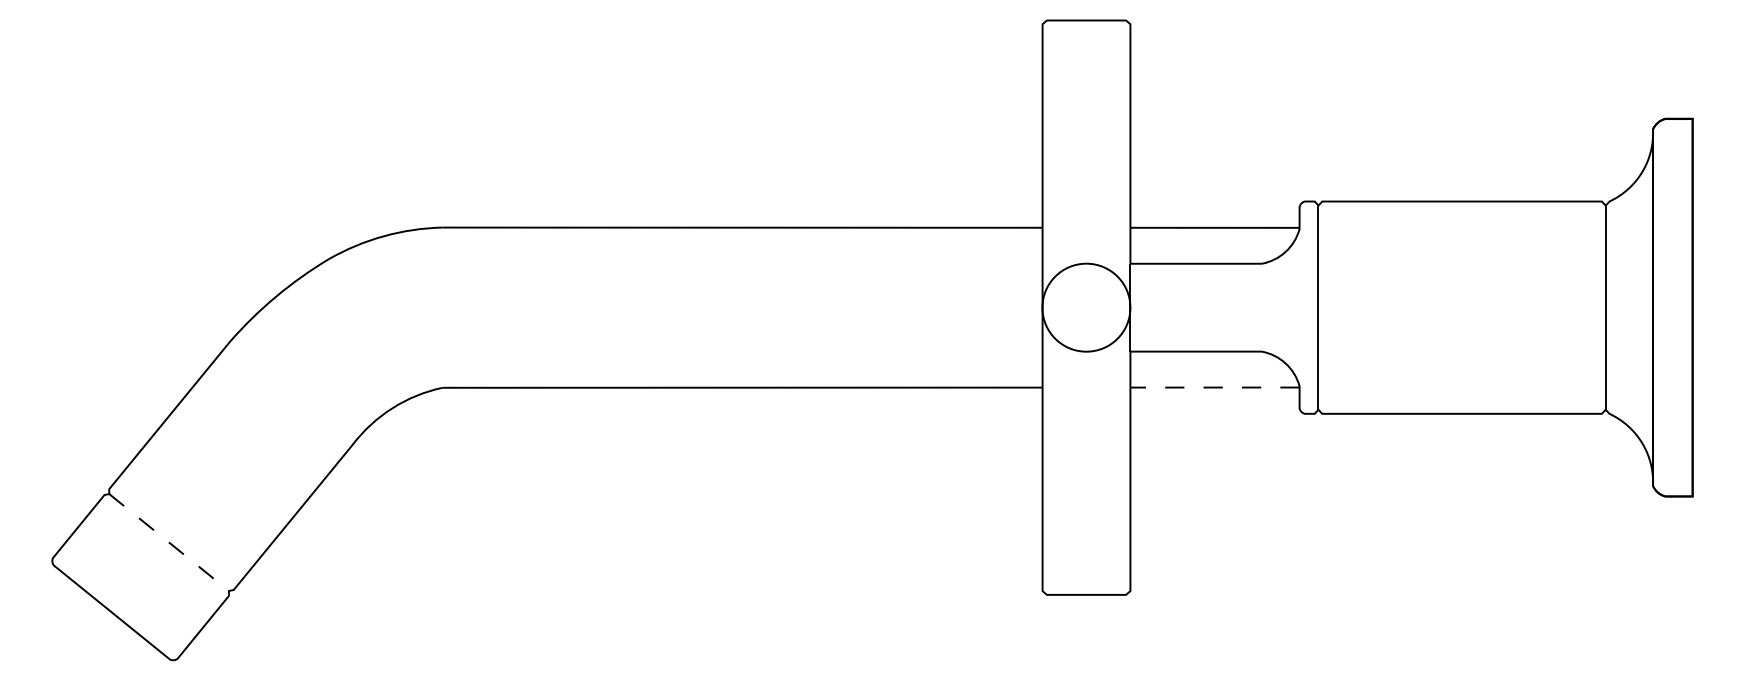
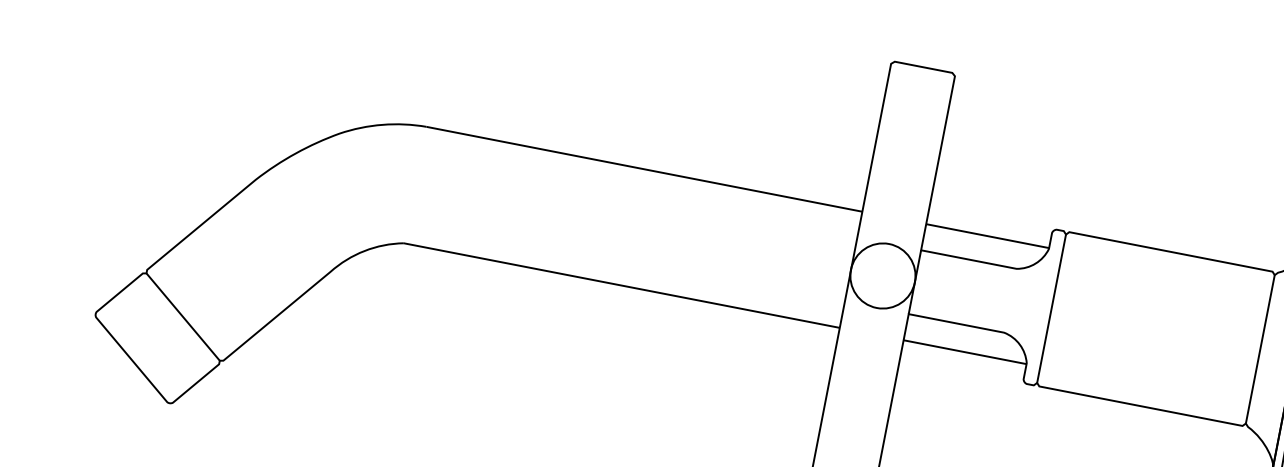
line: (1215, 387) -> (965, 352), dashed -> solid
line: (169, 542) -> (183, 317), dashed -> solid

